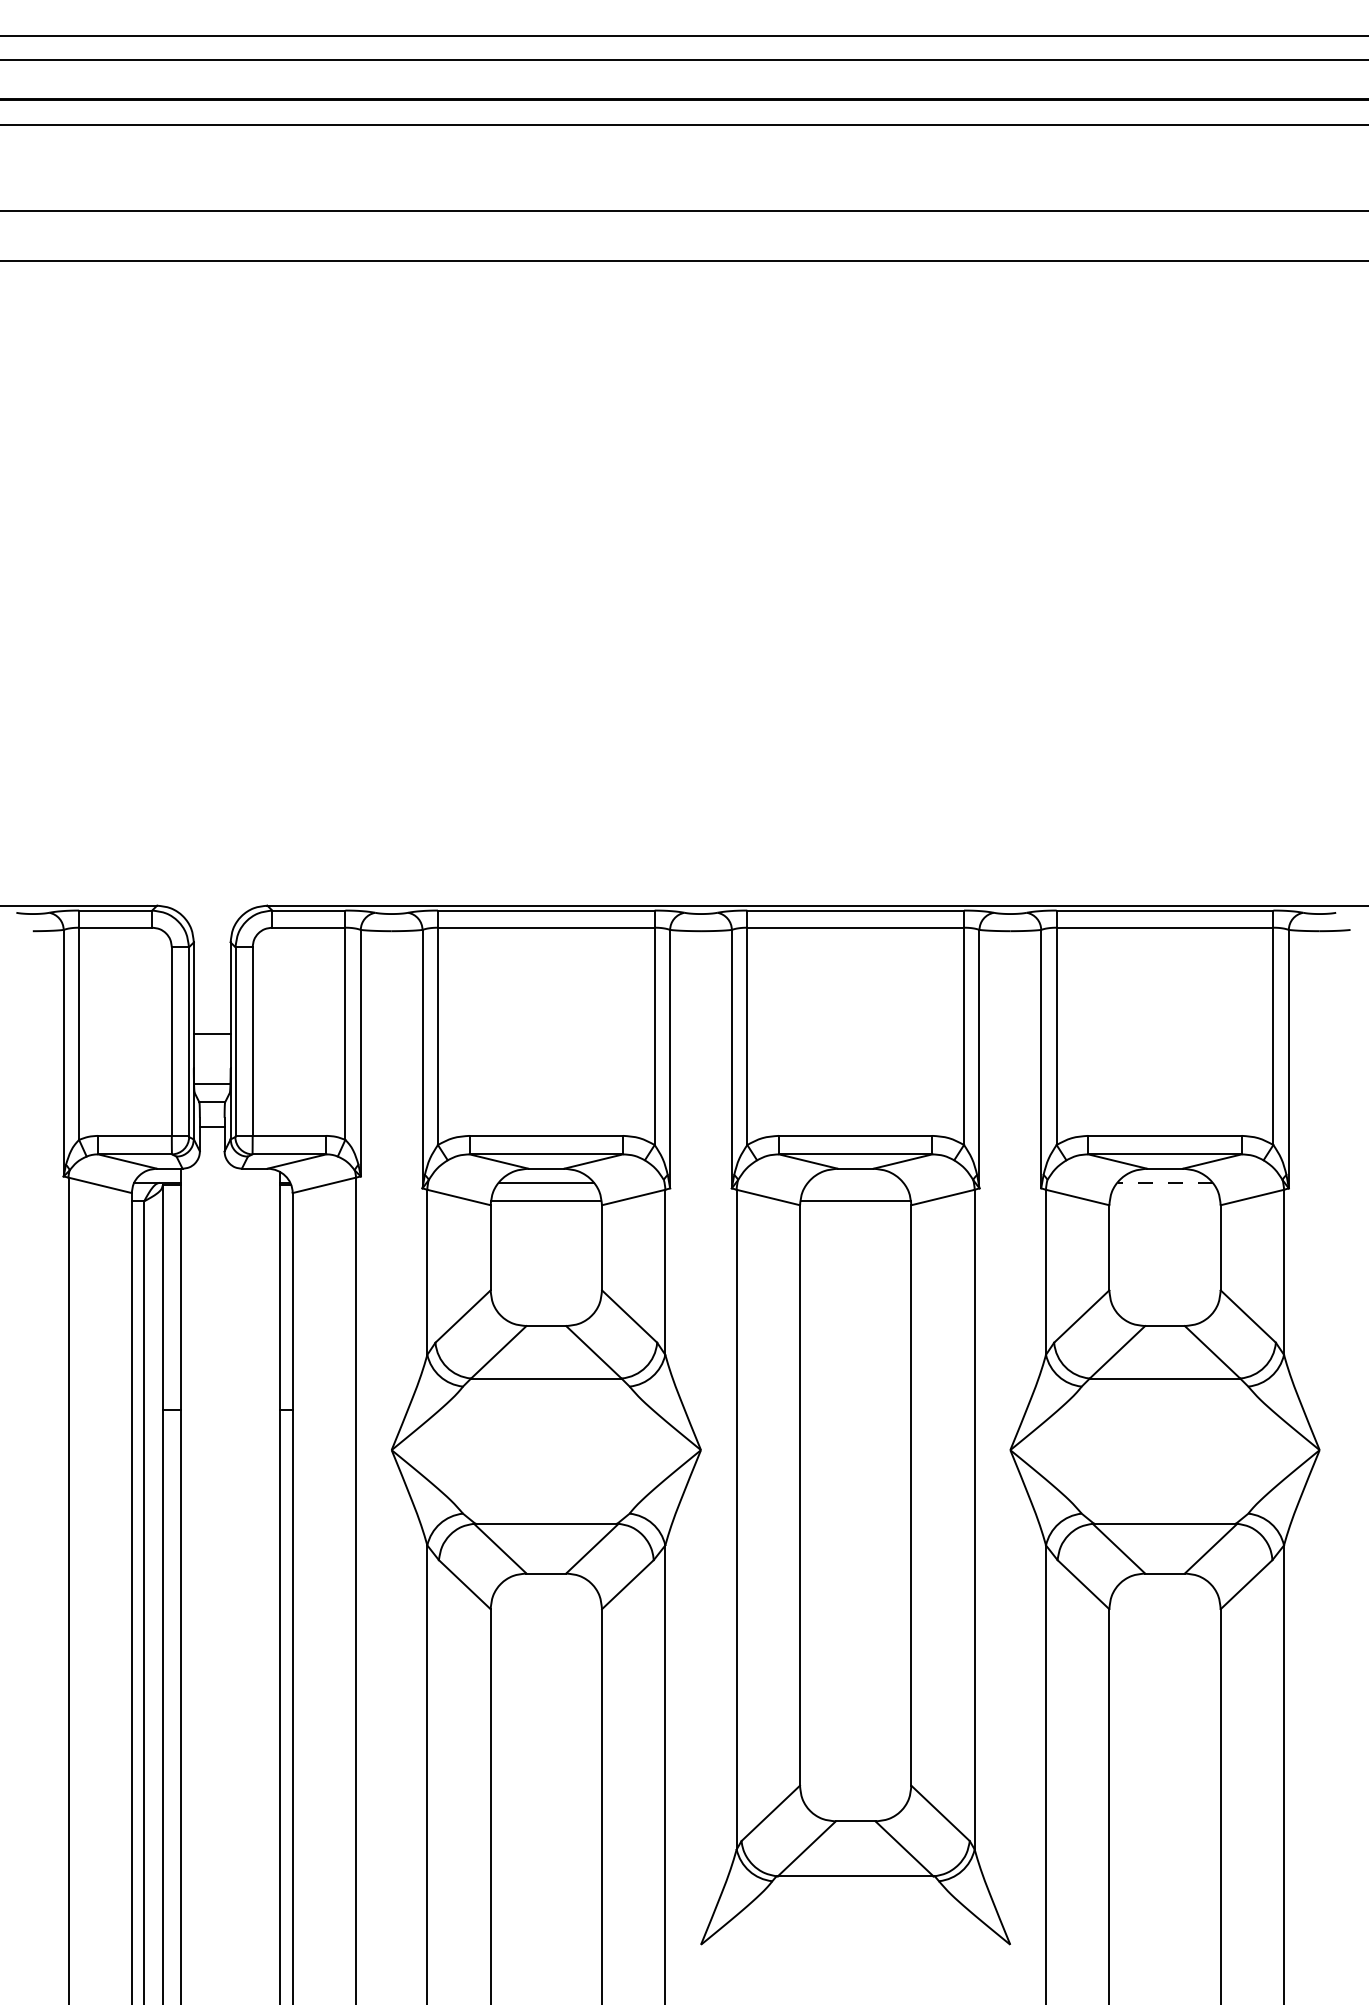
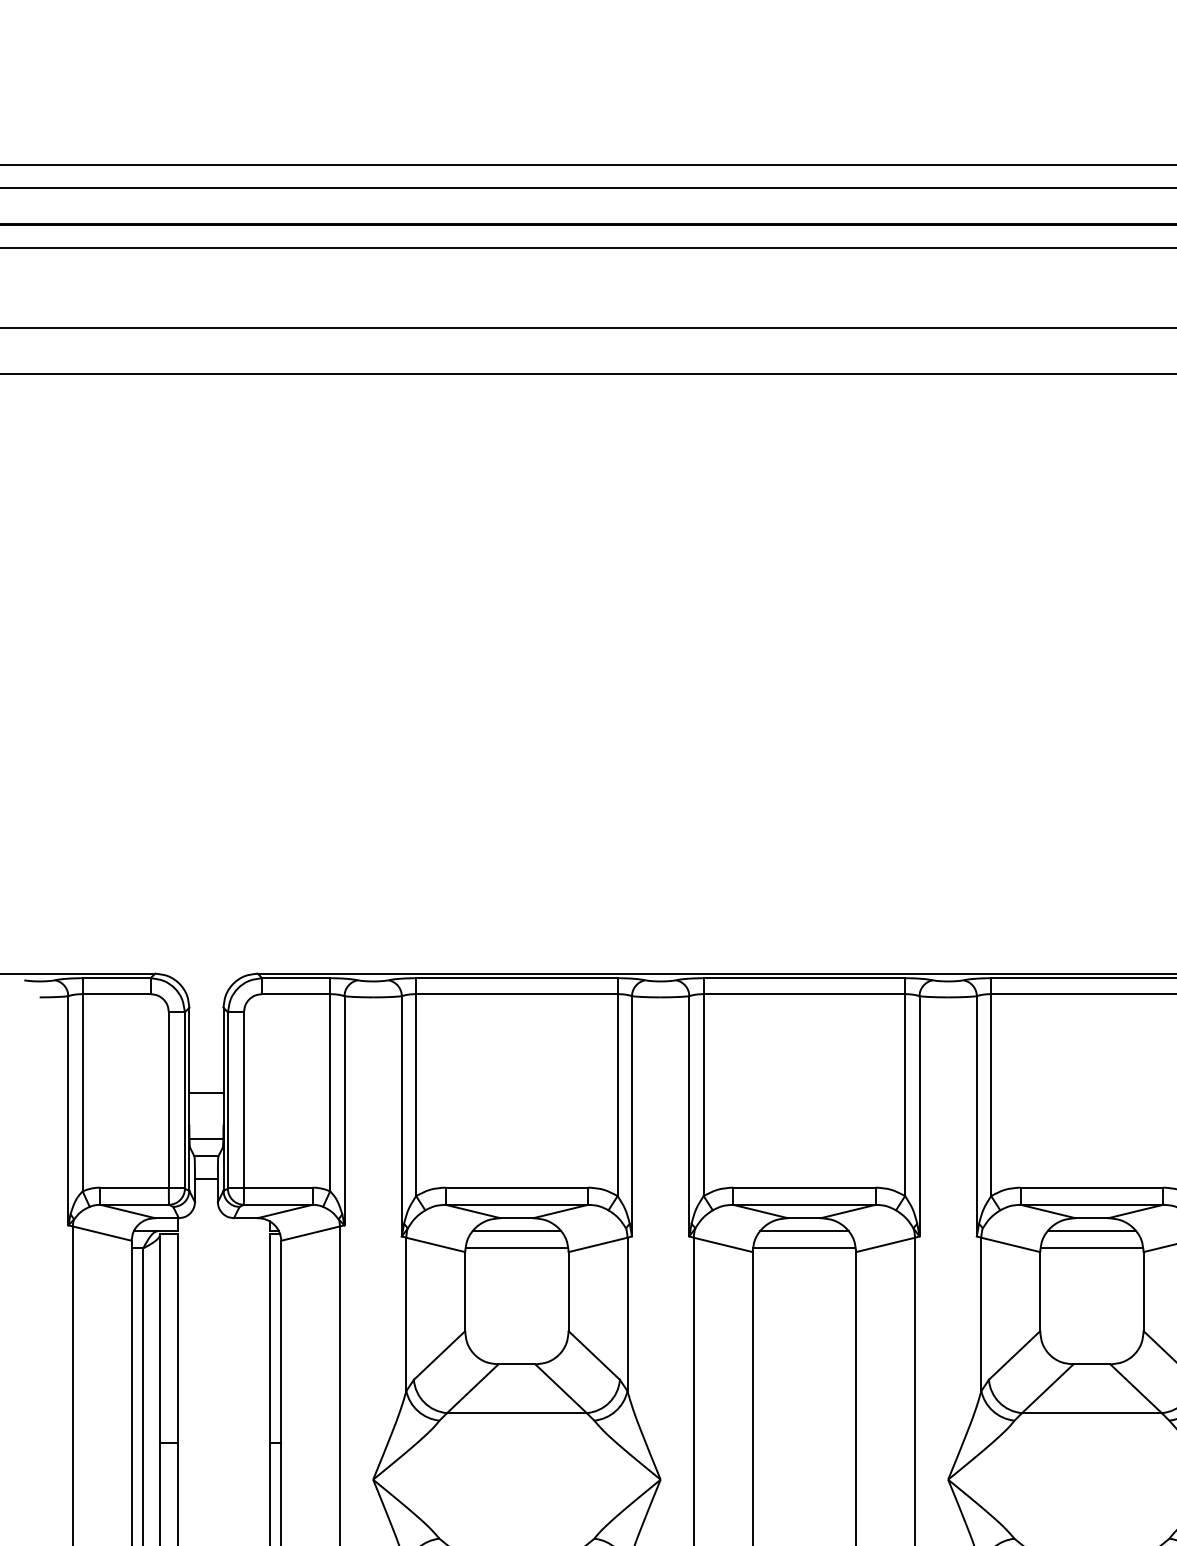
line: (855, 1182) -> (804, 1230), added
line: (1165, 1182) -> (1092, 1230), dashed -> solid
line: (1164, 1201) -> (1091, 1248), added

